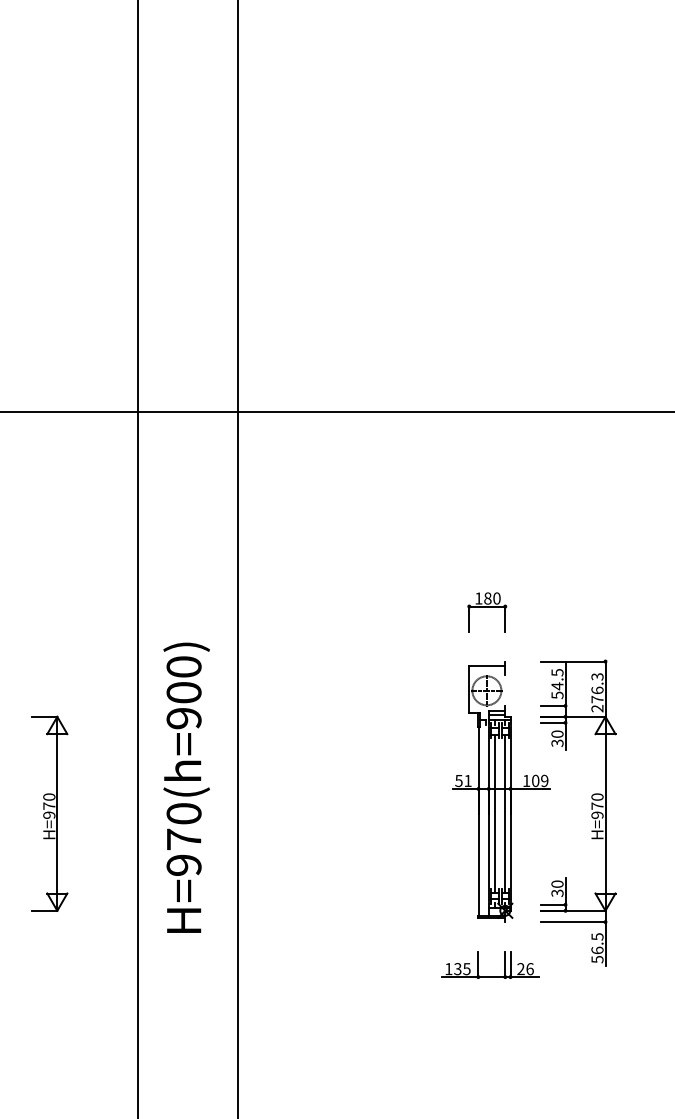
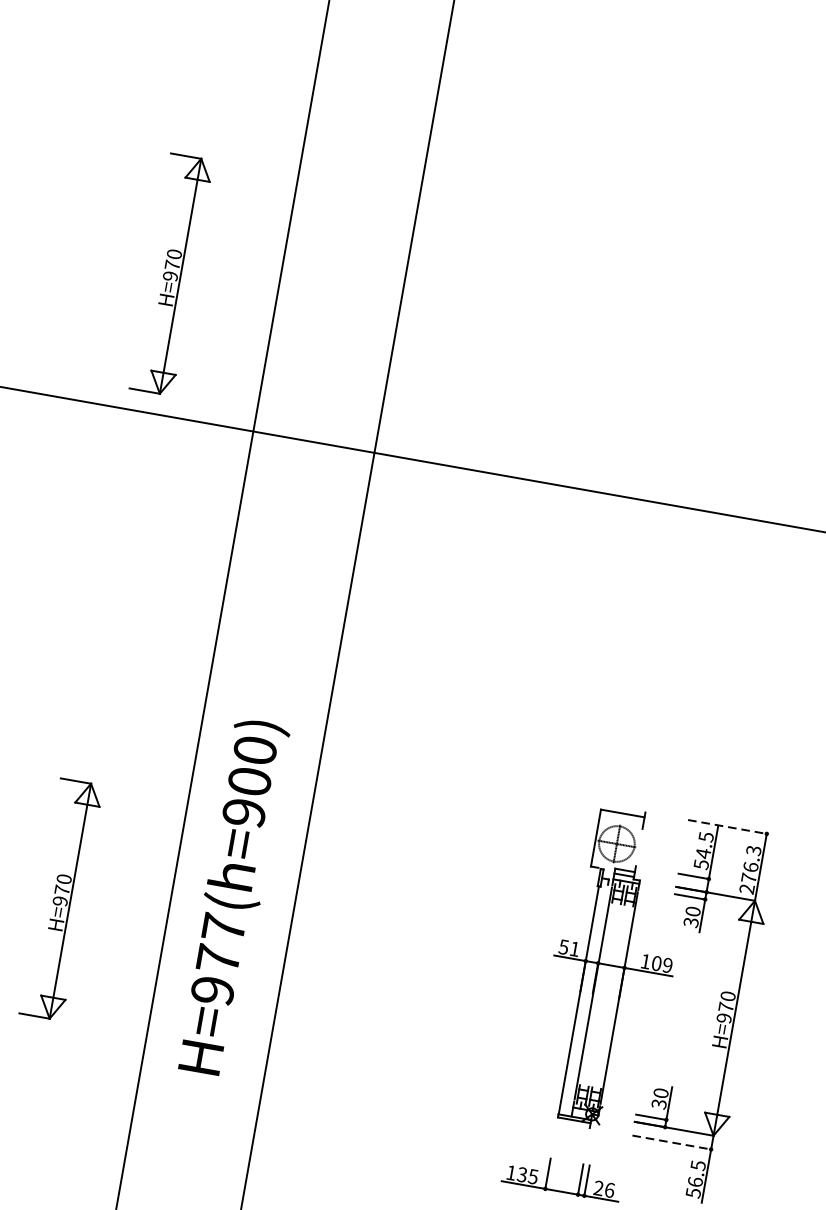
part: (49, 297) -> (171, 274), added
part: (487, 612) -> (634, 749), removed
line: (573, 661) -> (728, 826), solid -> dashed
text: (183, 813) -> (223, 927), H=970(h=900) -> H=977(h=900)
line: (494, 813) -> (599, 994), removed
line: (505, 813) -> (613, 996), removed
line: (573, 922) -> (672, 1143), solid -> dashed

